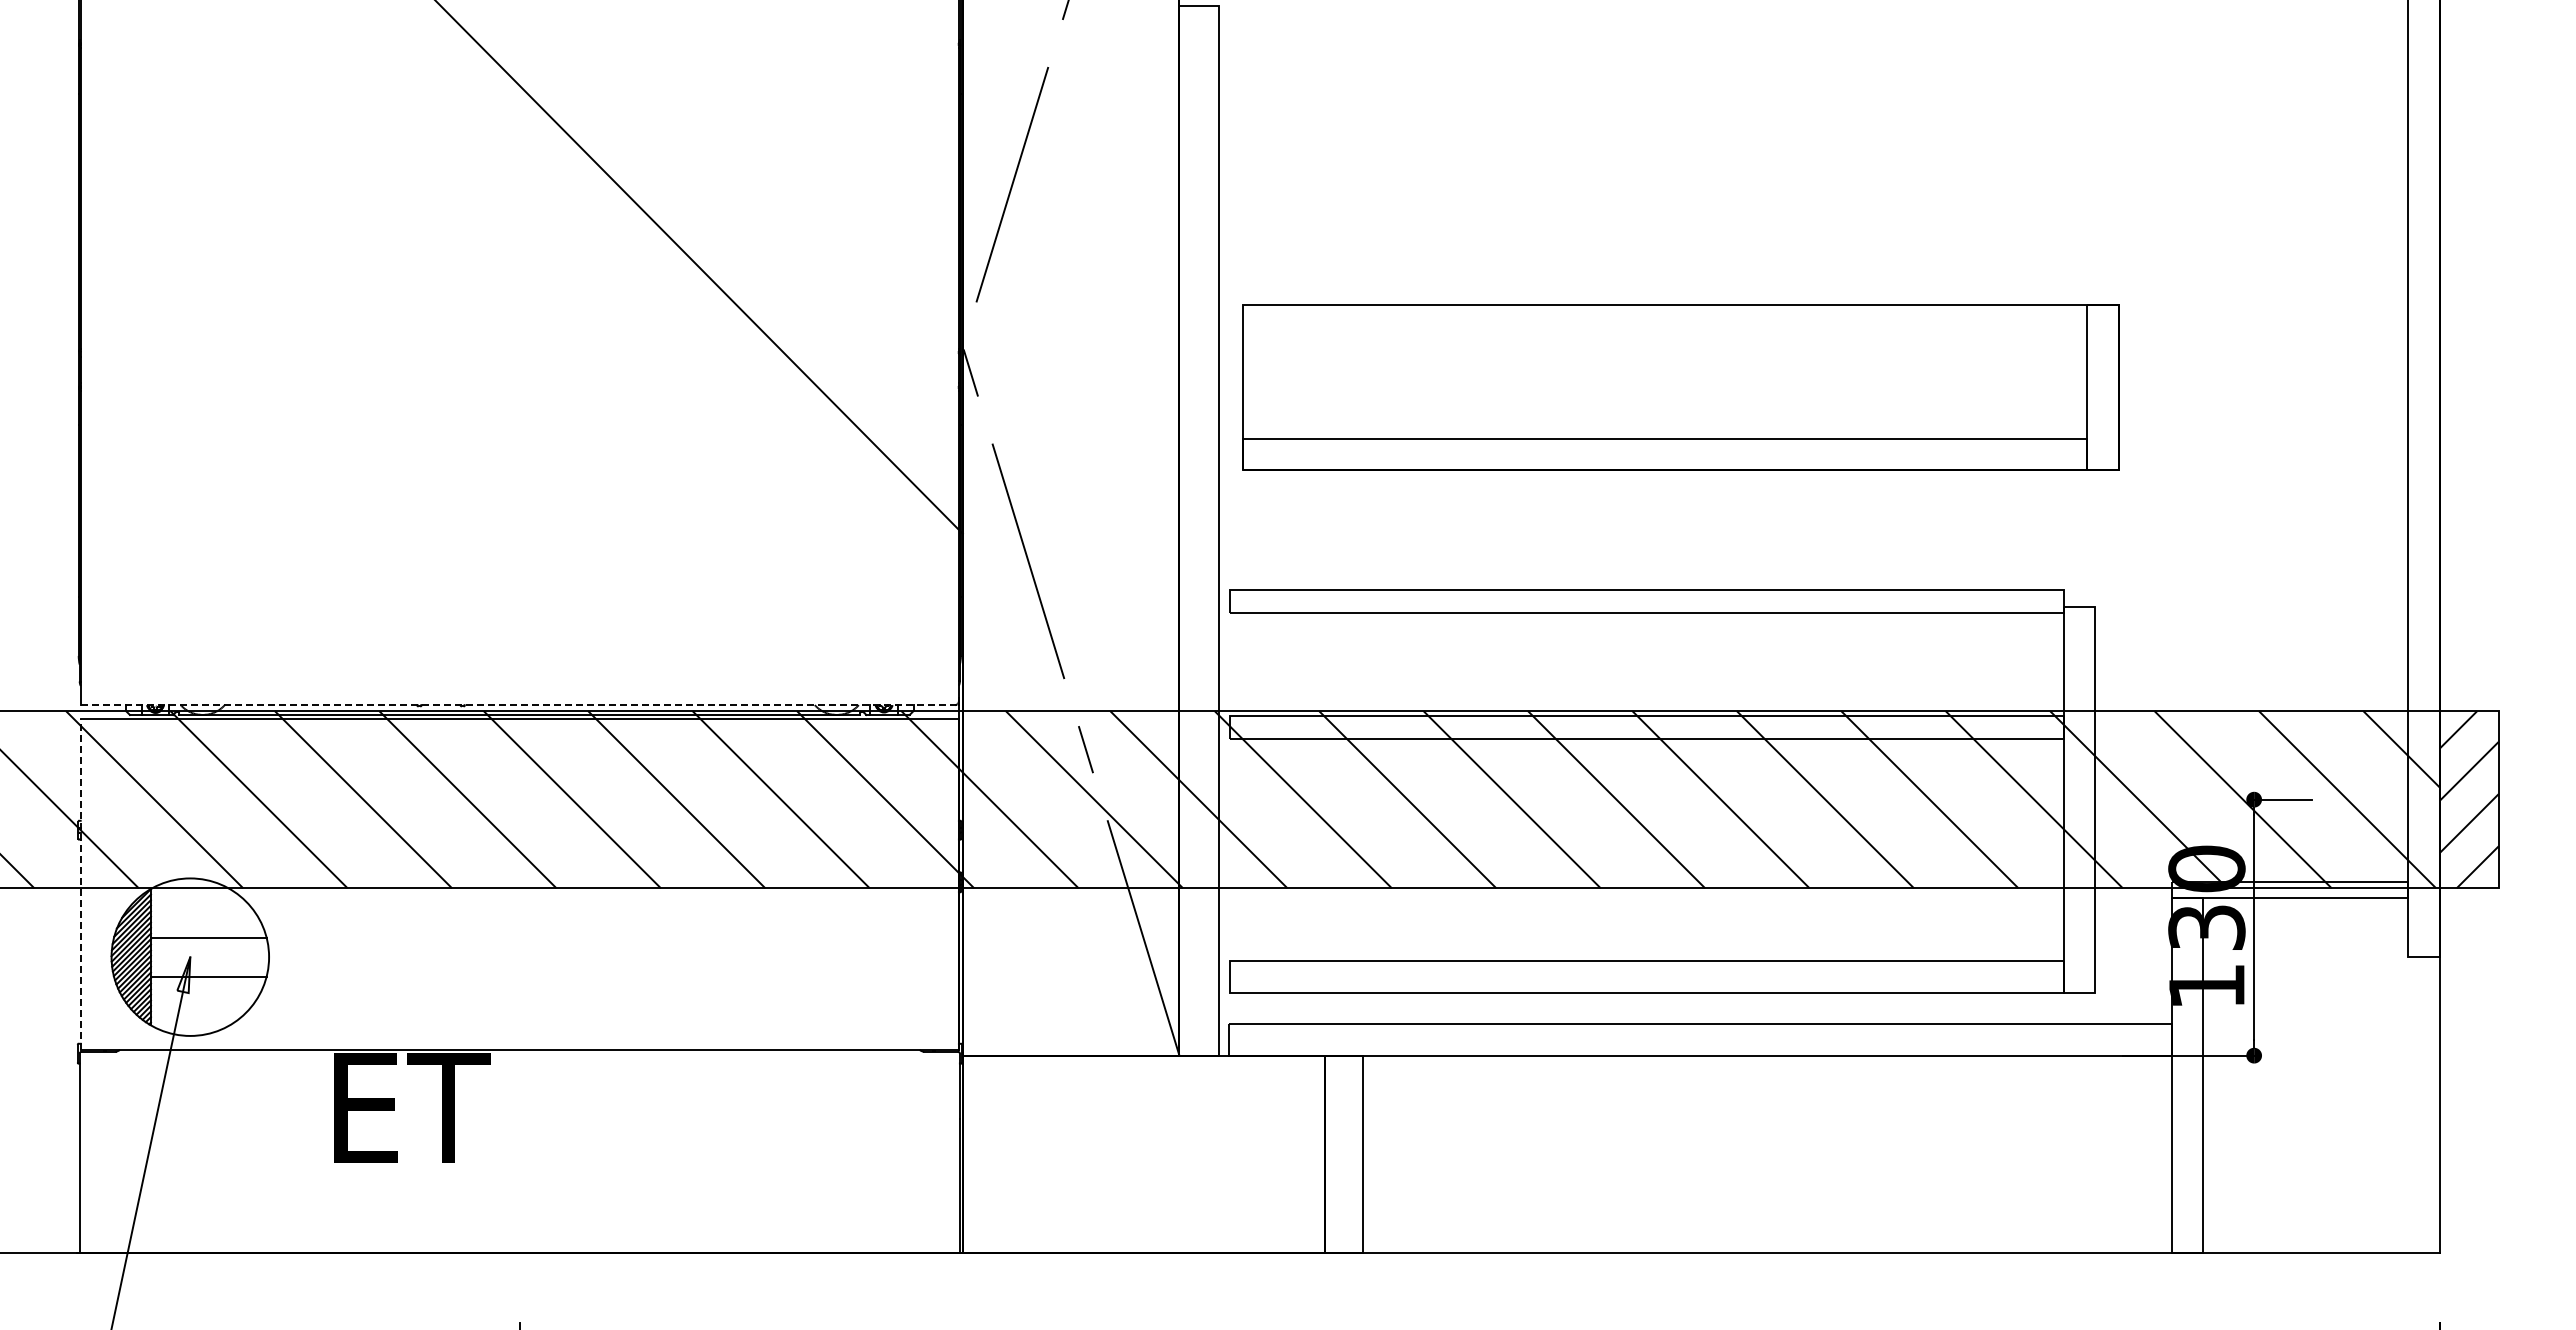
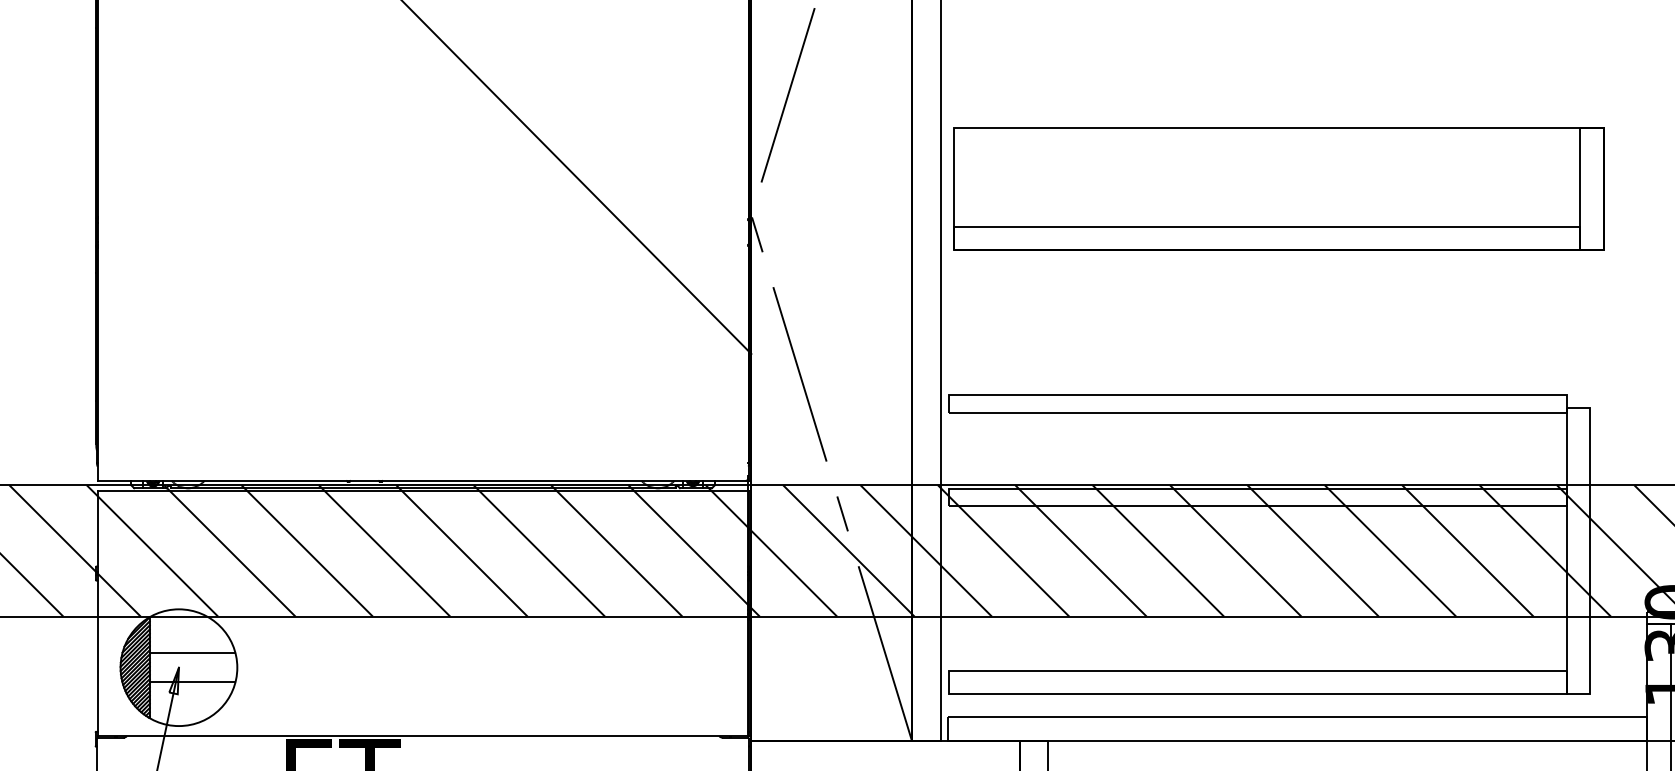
part: (1680, 387) -> (1278, 189), moved
line: (520, 705) -> (423, 481), dashed -> solid
line: (80, 883) -> (97, 613), dashed -> solid

